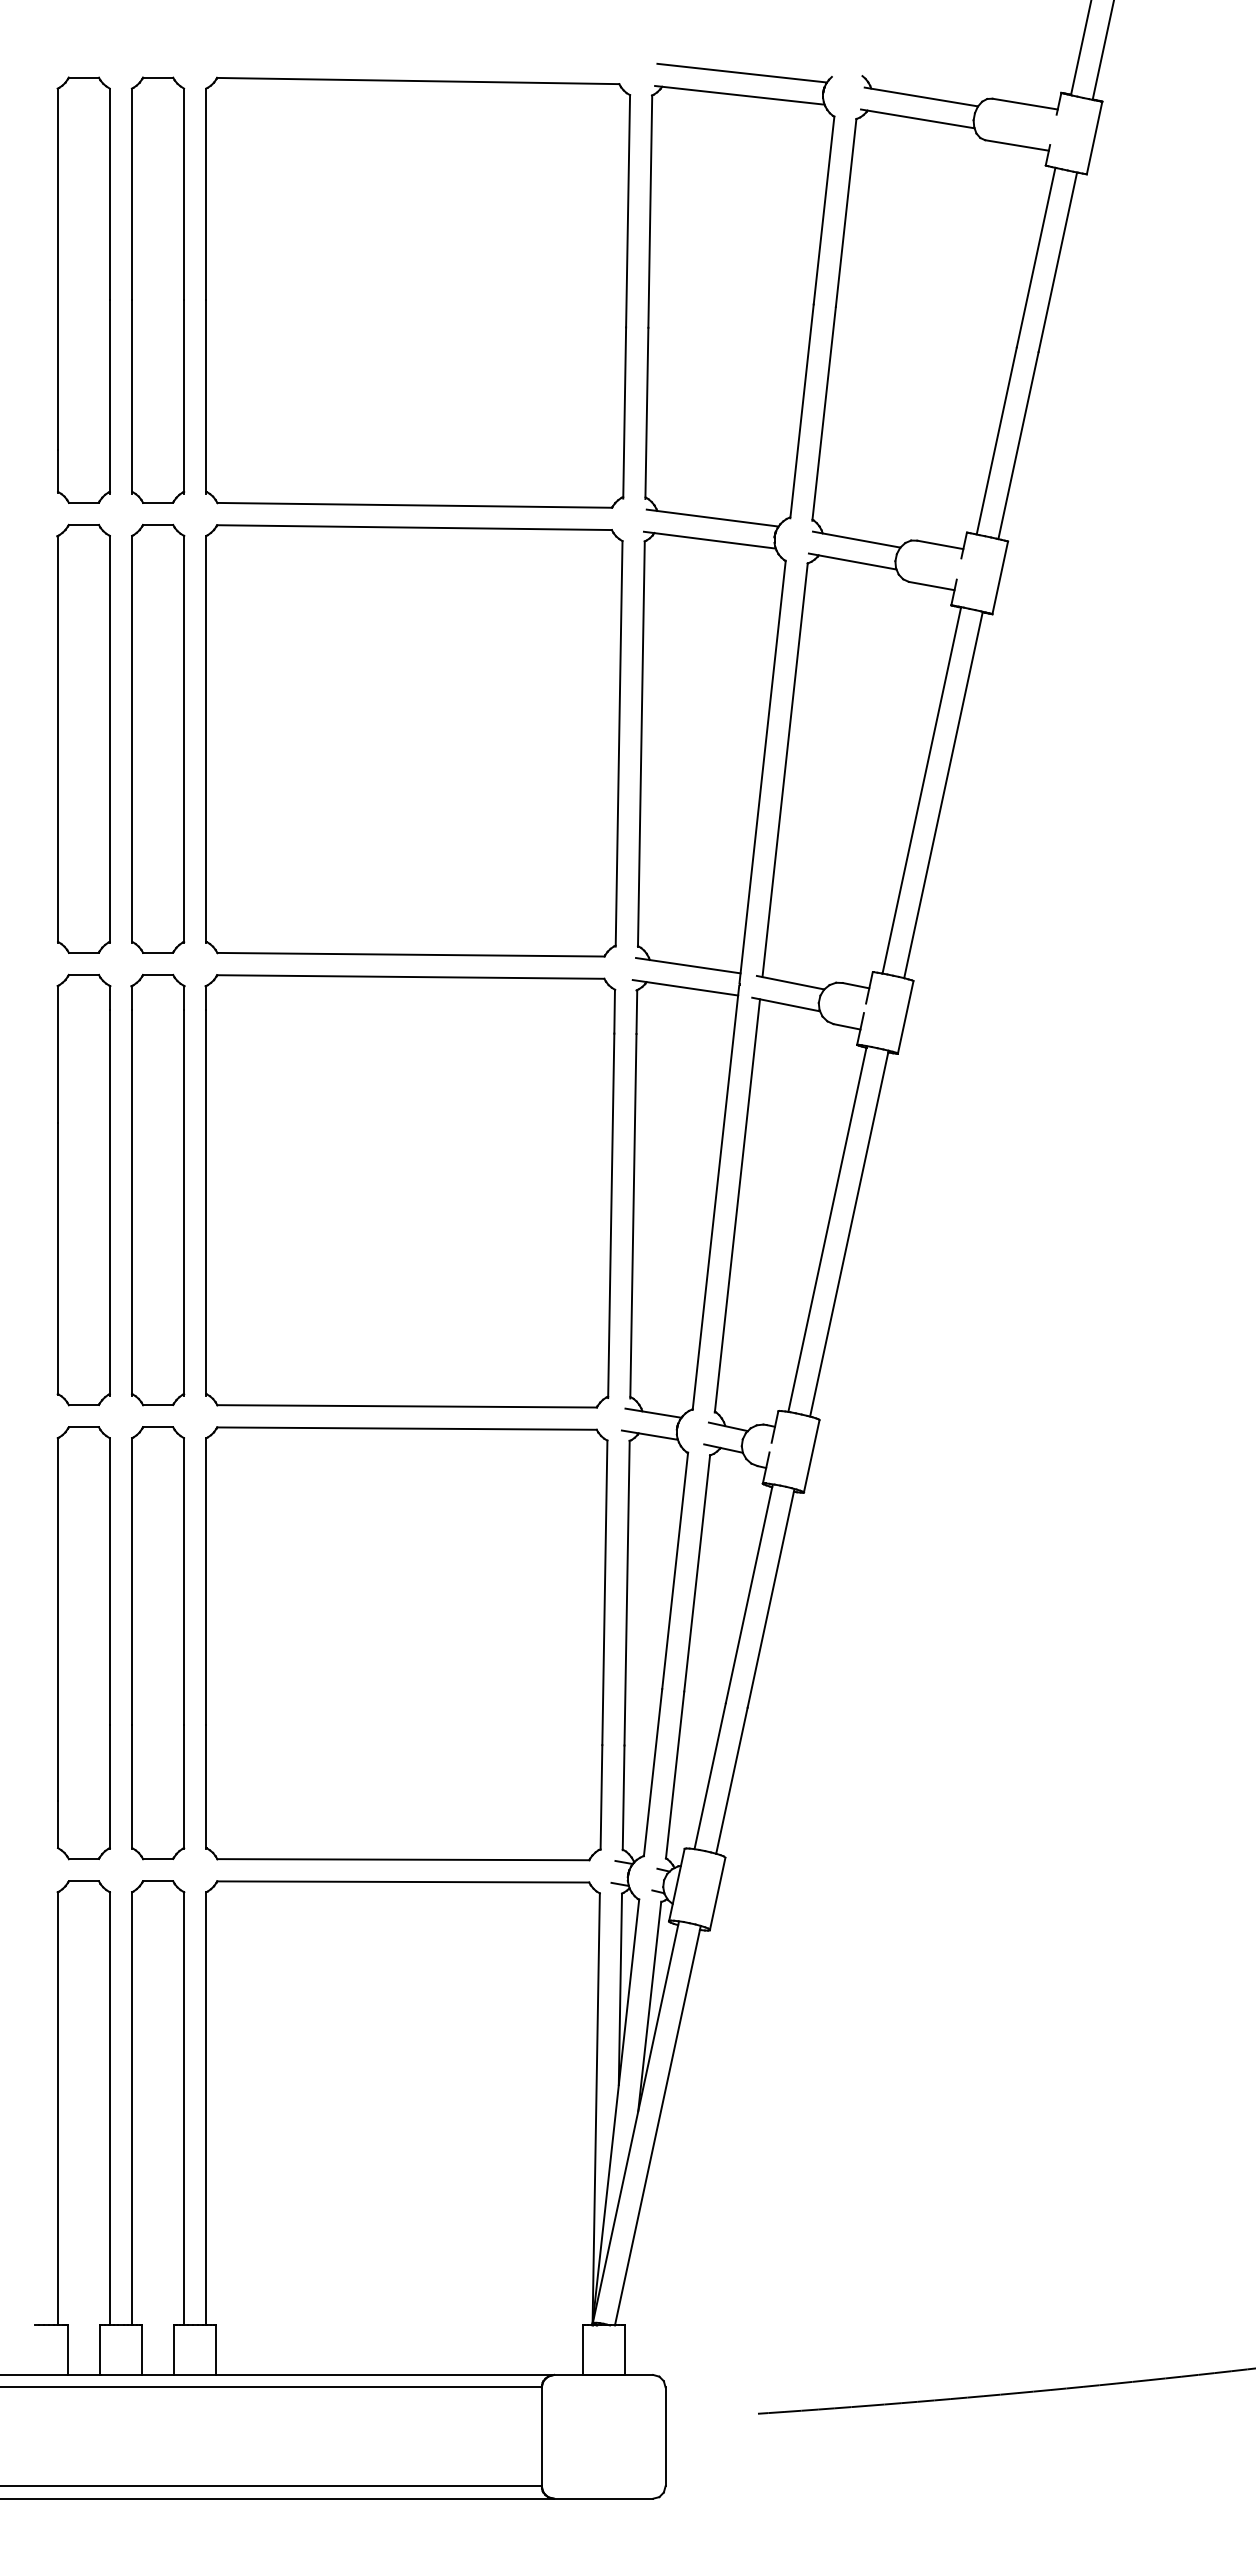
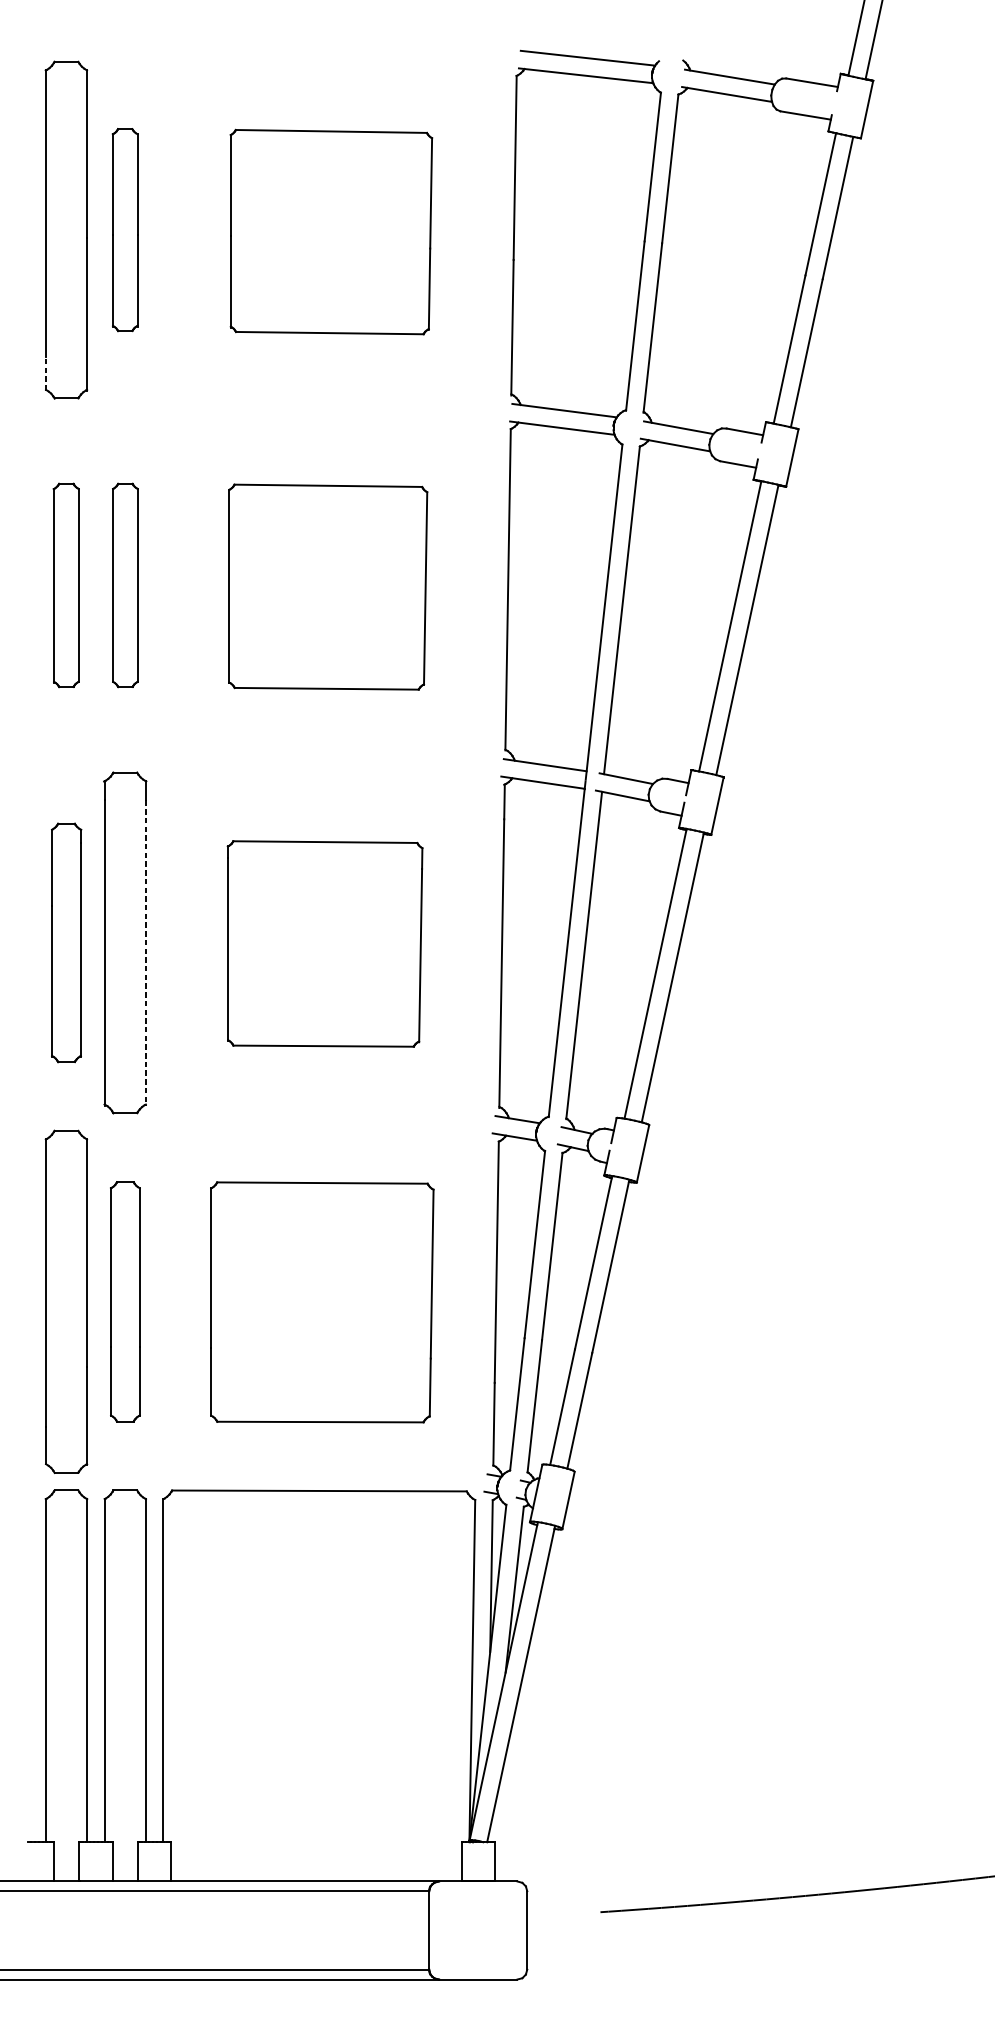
part: (157, 289) -> (124, 229), size x0.6
part: (418, 292) -> (331, 231), size x0.6
line: (57, 471) -> (45, 373), solid -> dashed
part: (83, 738) -> (66, 585), size x0.6
part: (158, 738) -> (125, 585), size x0.6
part: (414, 740) -> (328, 586), size x0.6
part: (83, 1189) -> (66, 942), size x0.7
part: (410, 1191) -> (325, 944), size x0.6
line: (184, 1202) -> (146, 952), solid -> dashed
part: (158, 1643) -> (125, 1302), size x0.7
part: (406, 1643) -> (322, 1302), size x0.7

